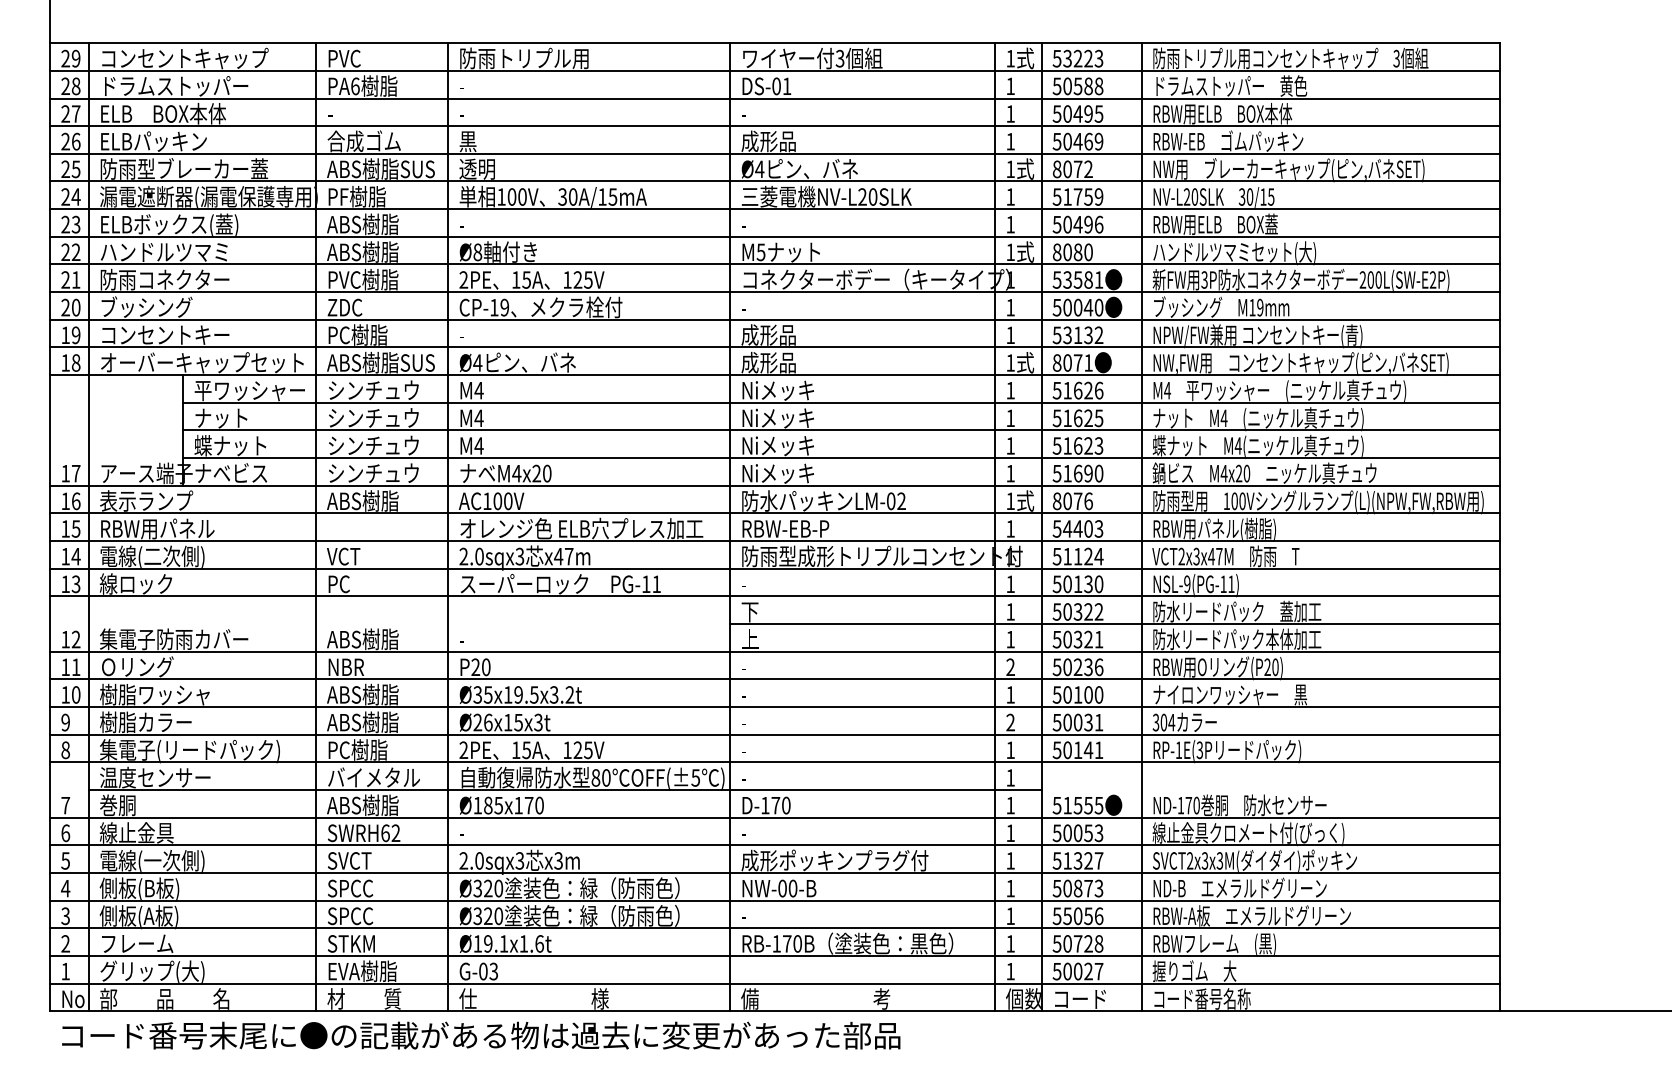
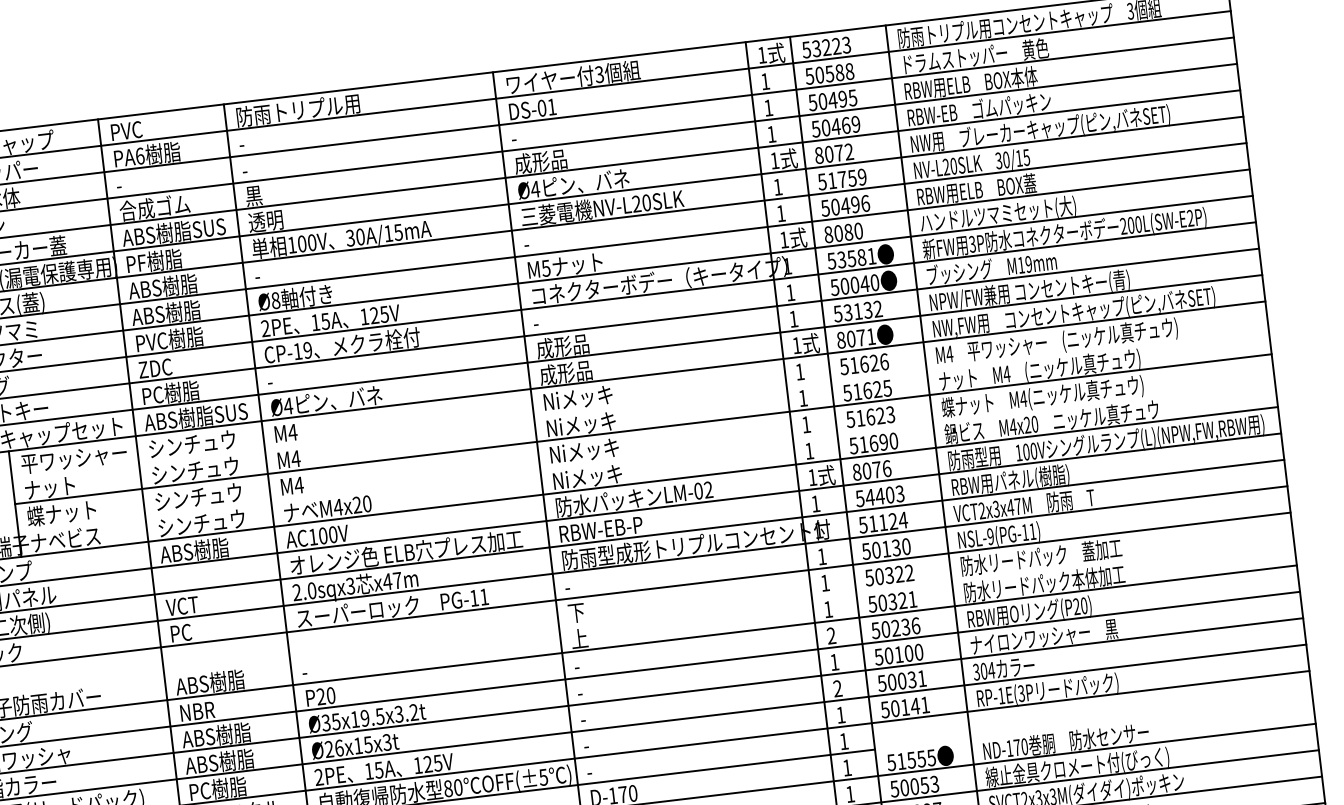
line: (841, 402) -> (639, 402), removed
line: (841, 458) -> (646, 455), removed
line: (1115, 624) -> (926, 583), removed

